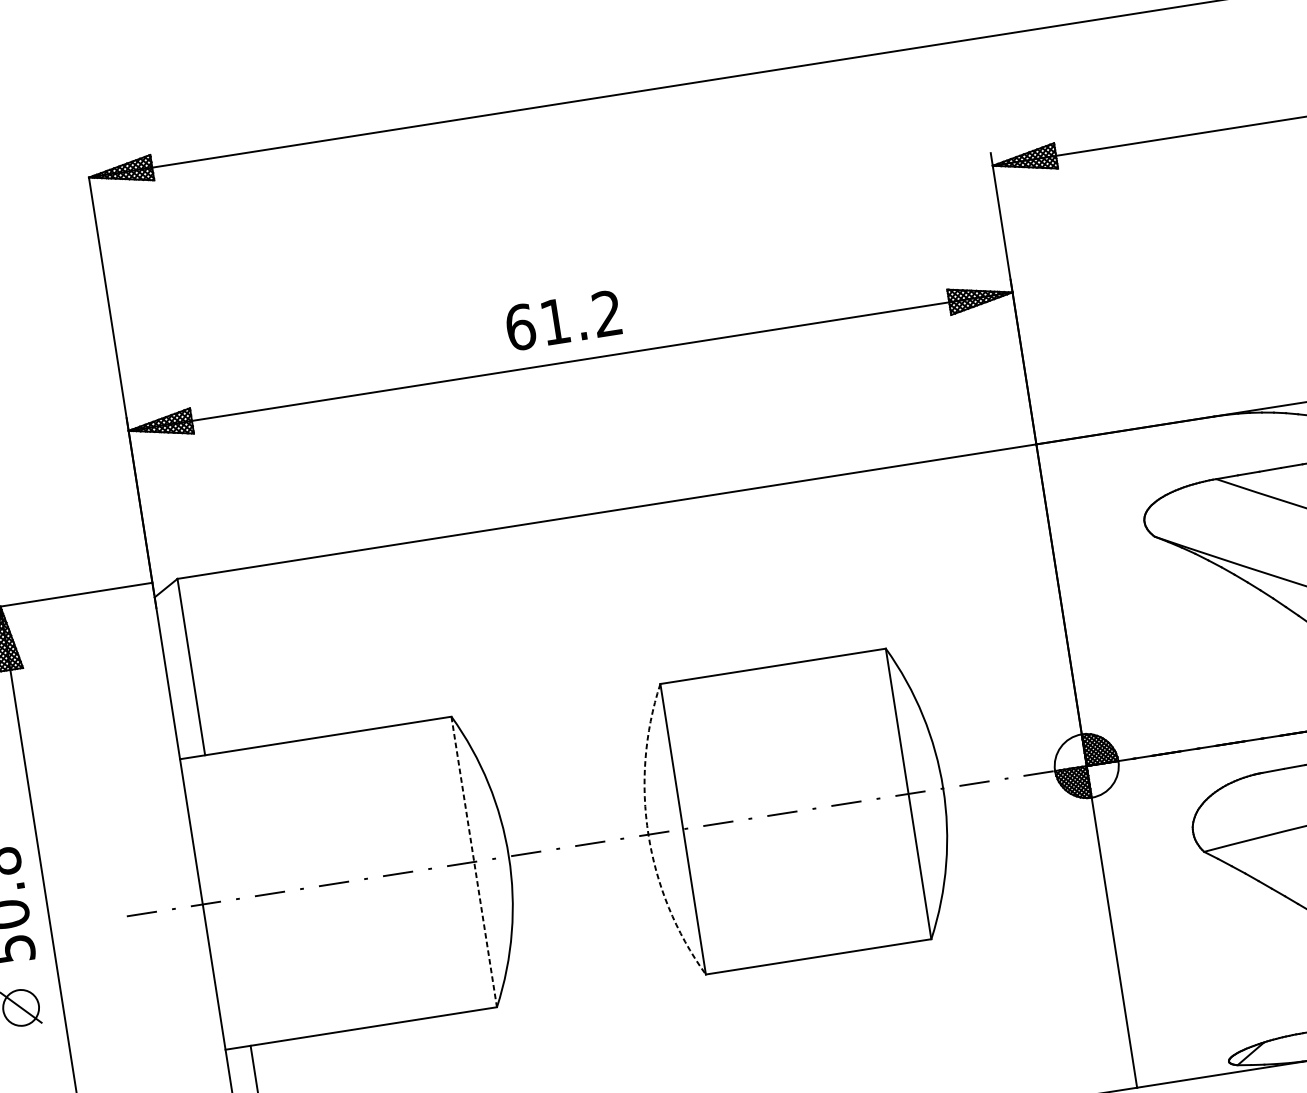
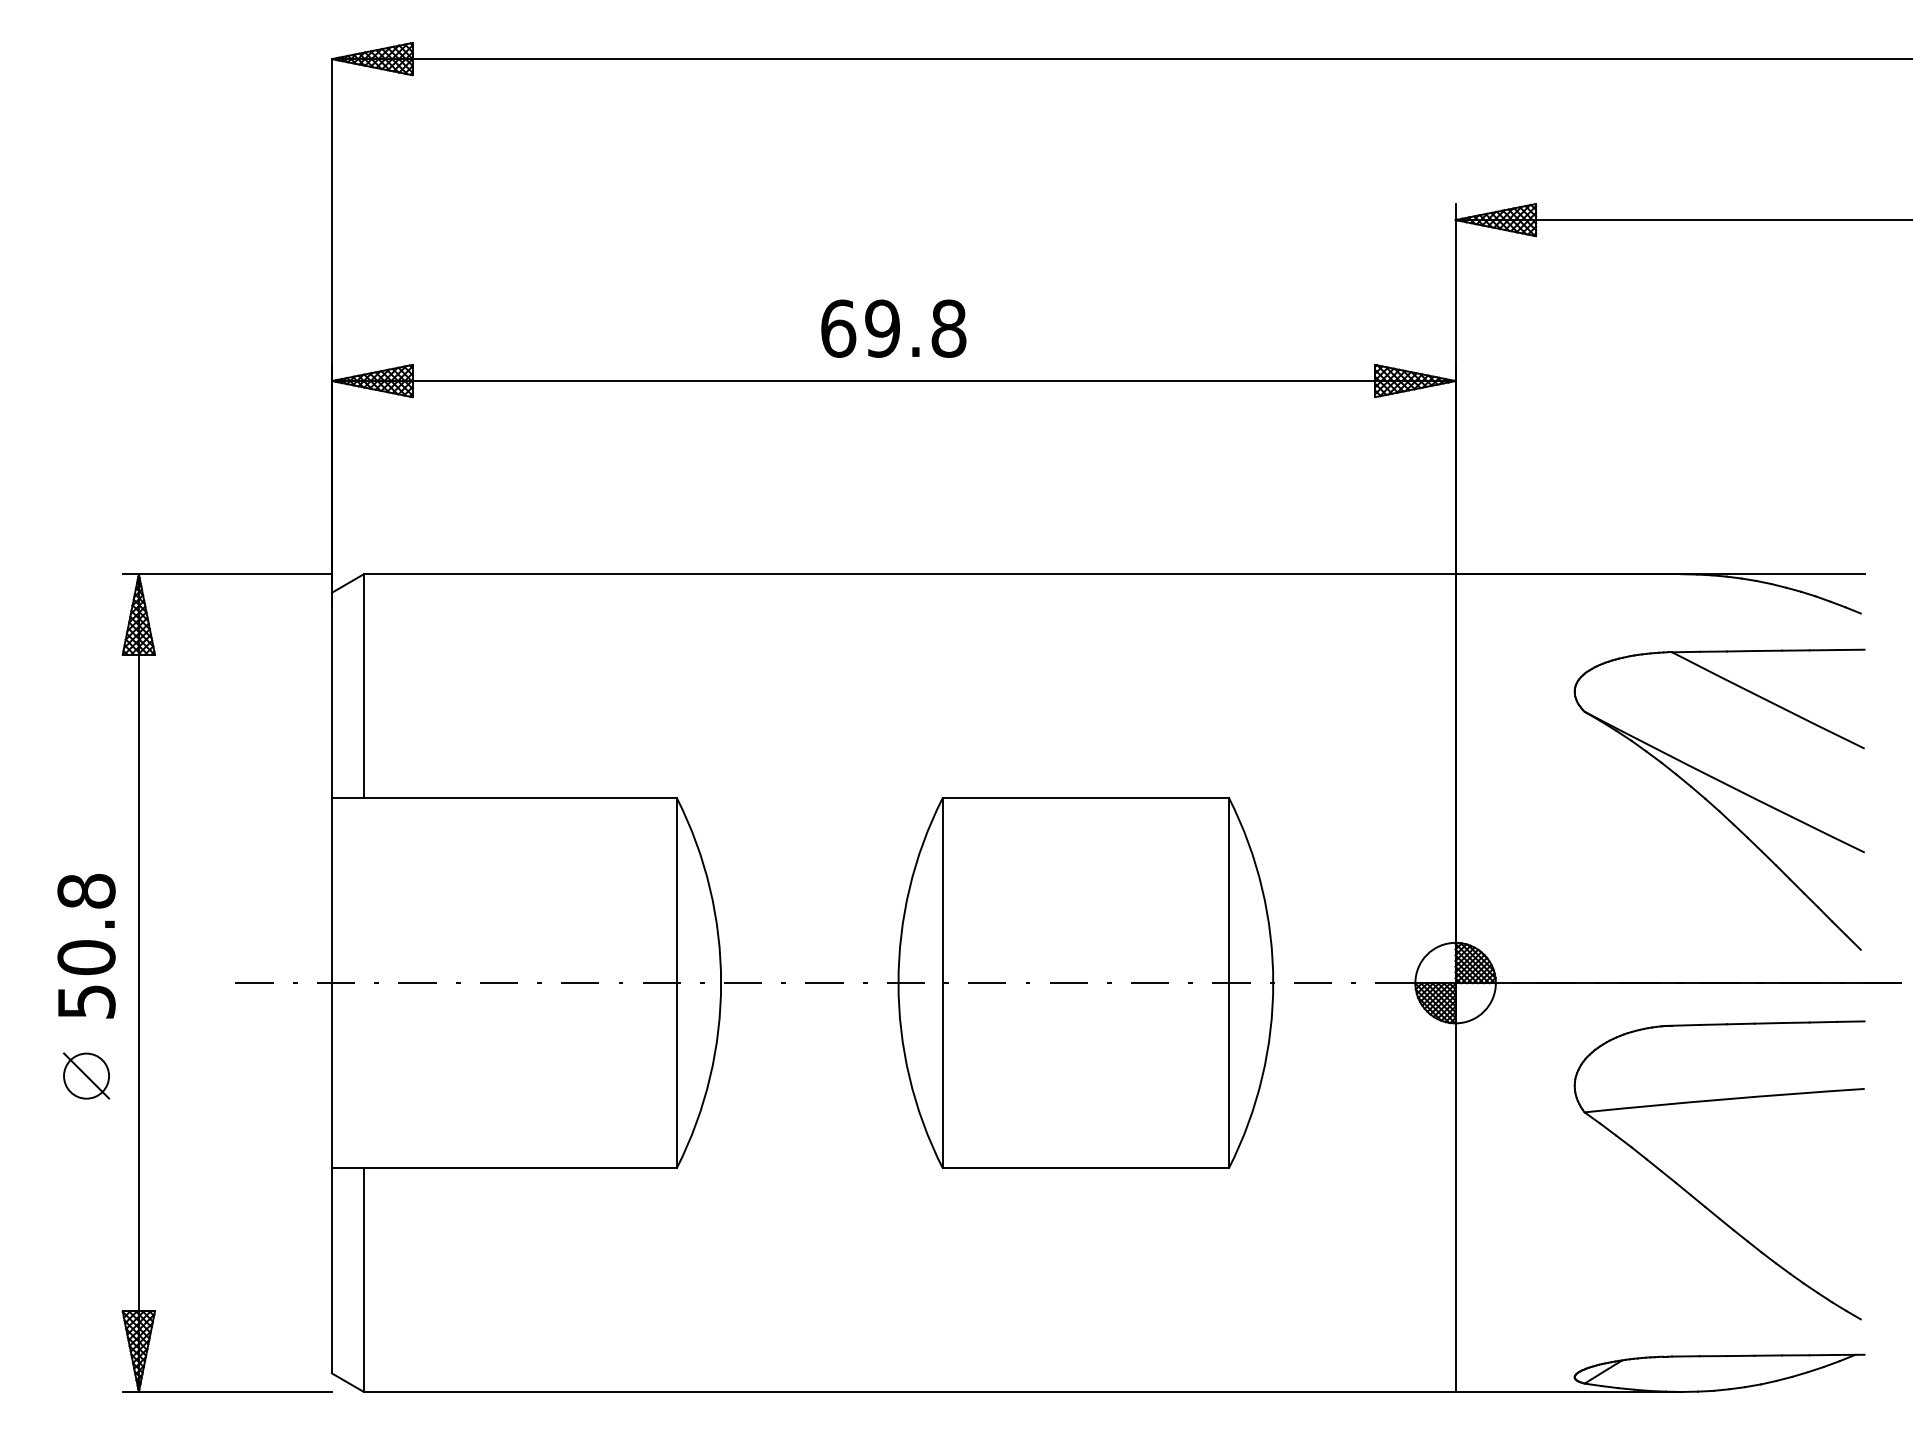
text: (581, 317) -> (915, 328), 61.2 -> 69.8
arc: (648, 835) -> (898, 983), dashed -> solid
line: (474, 862) -> (677, 983), dashed -> solid

